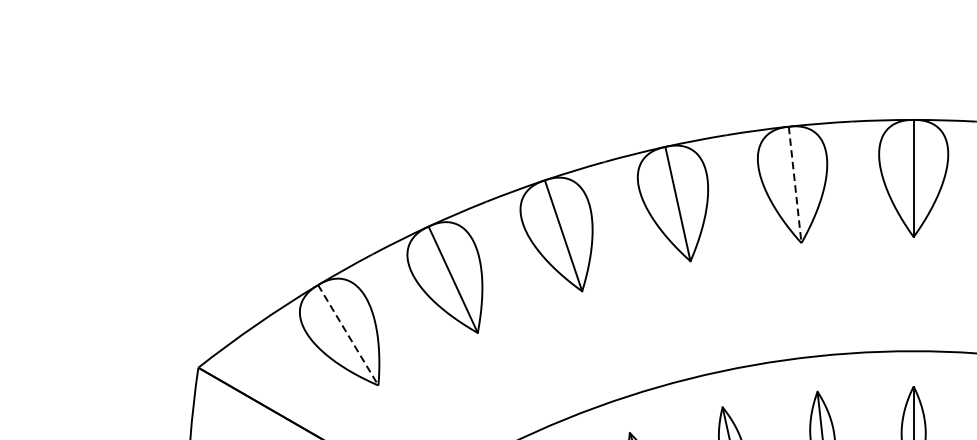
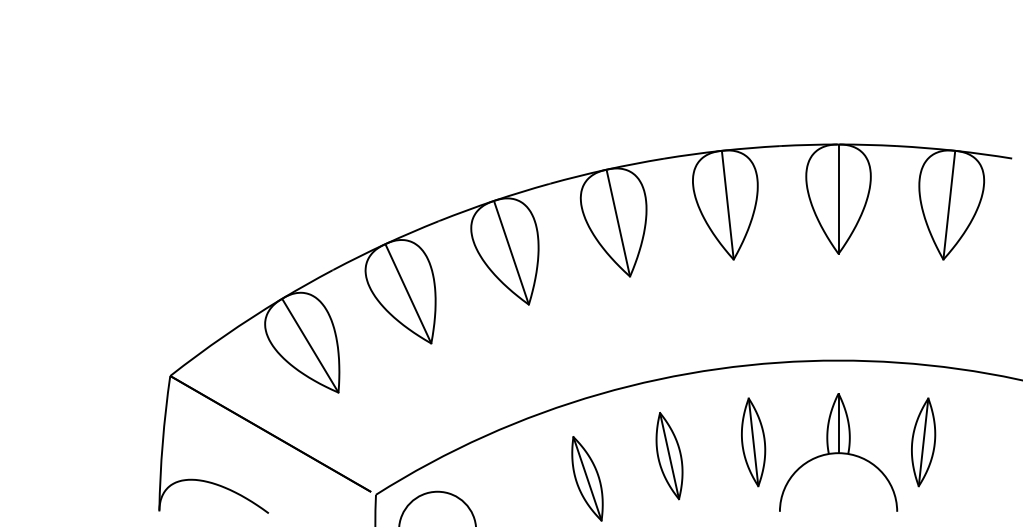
line: (794, 185) -> (727, 205), dashed -> solid
line: (348, 335) -> (310, 345), dashed -> solid

